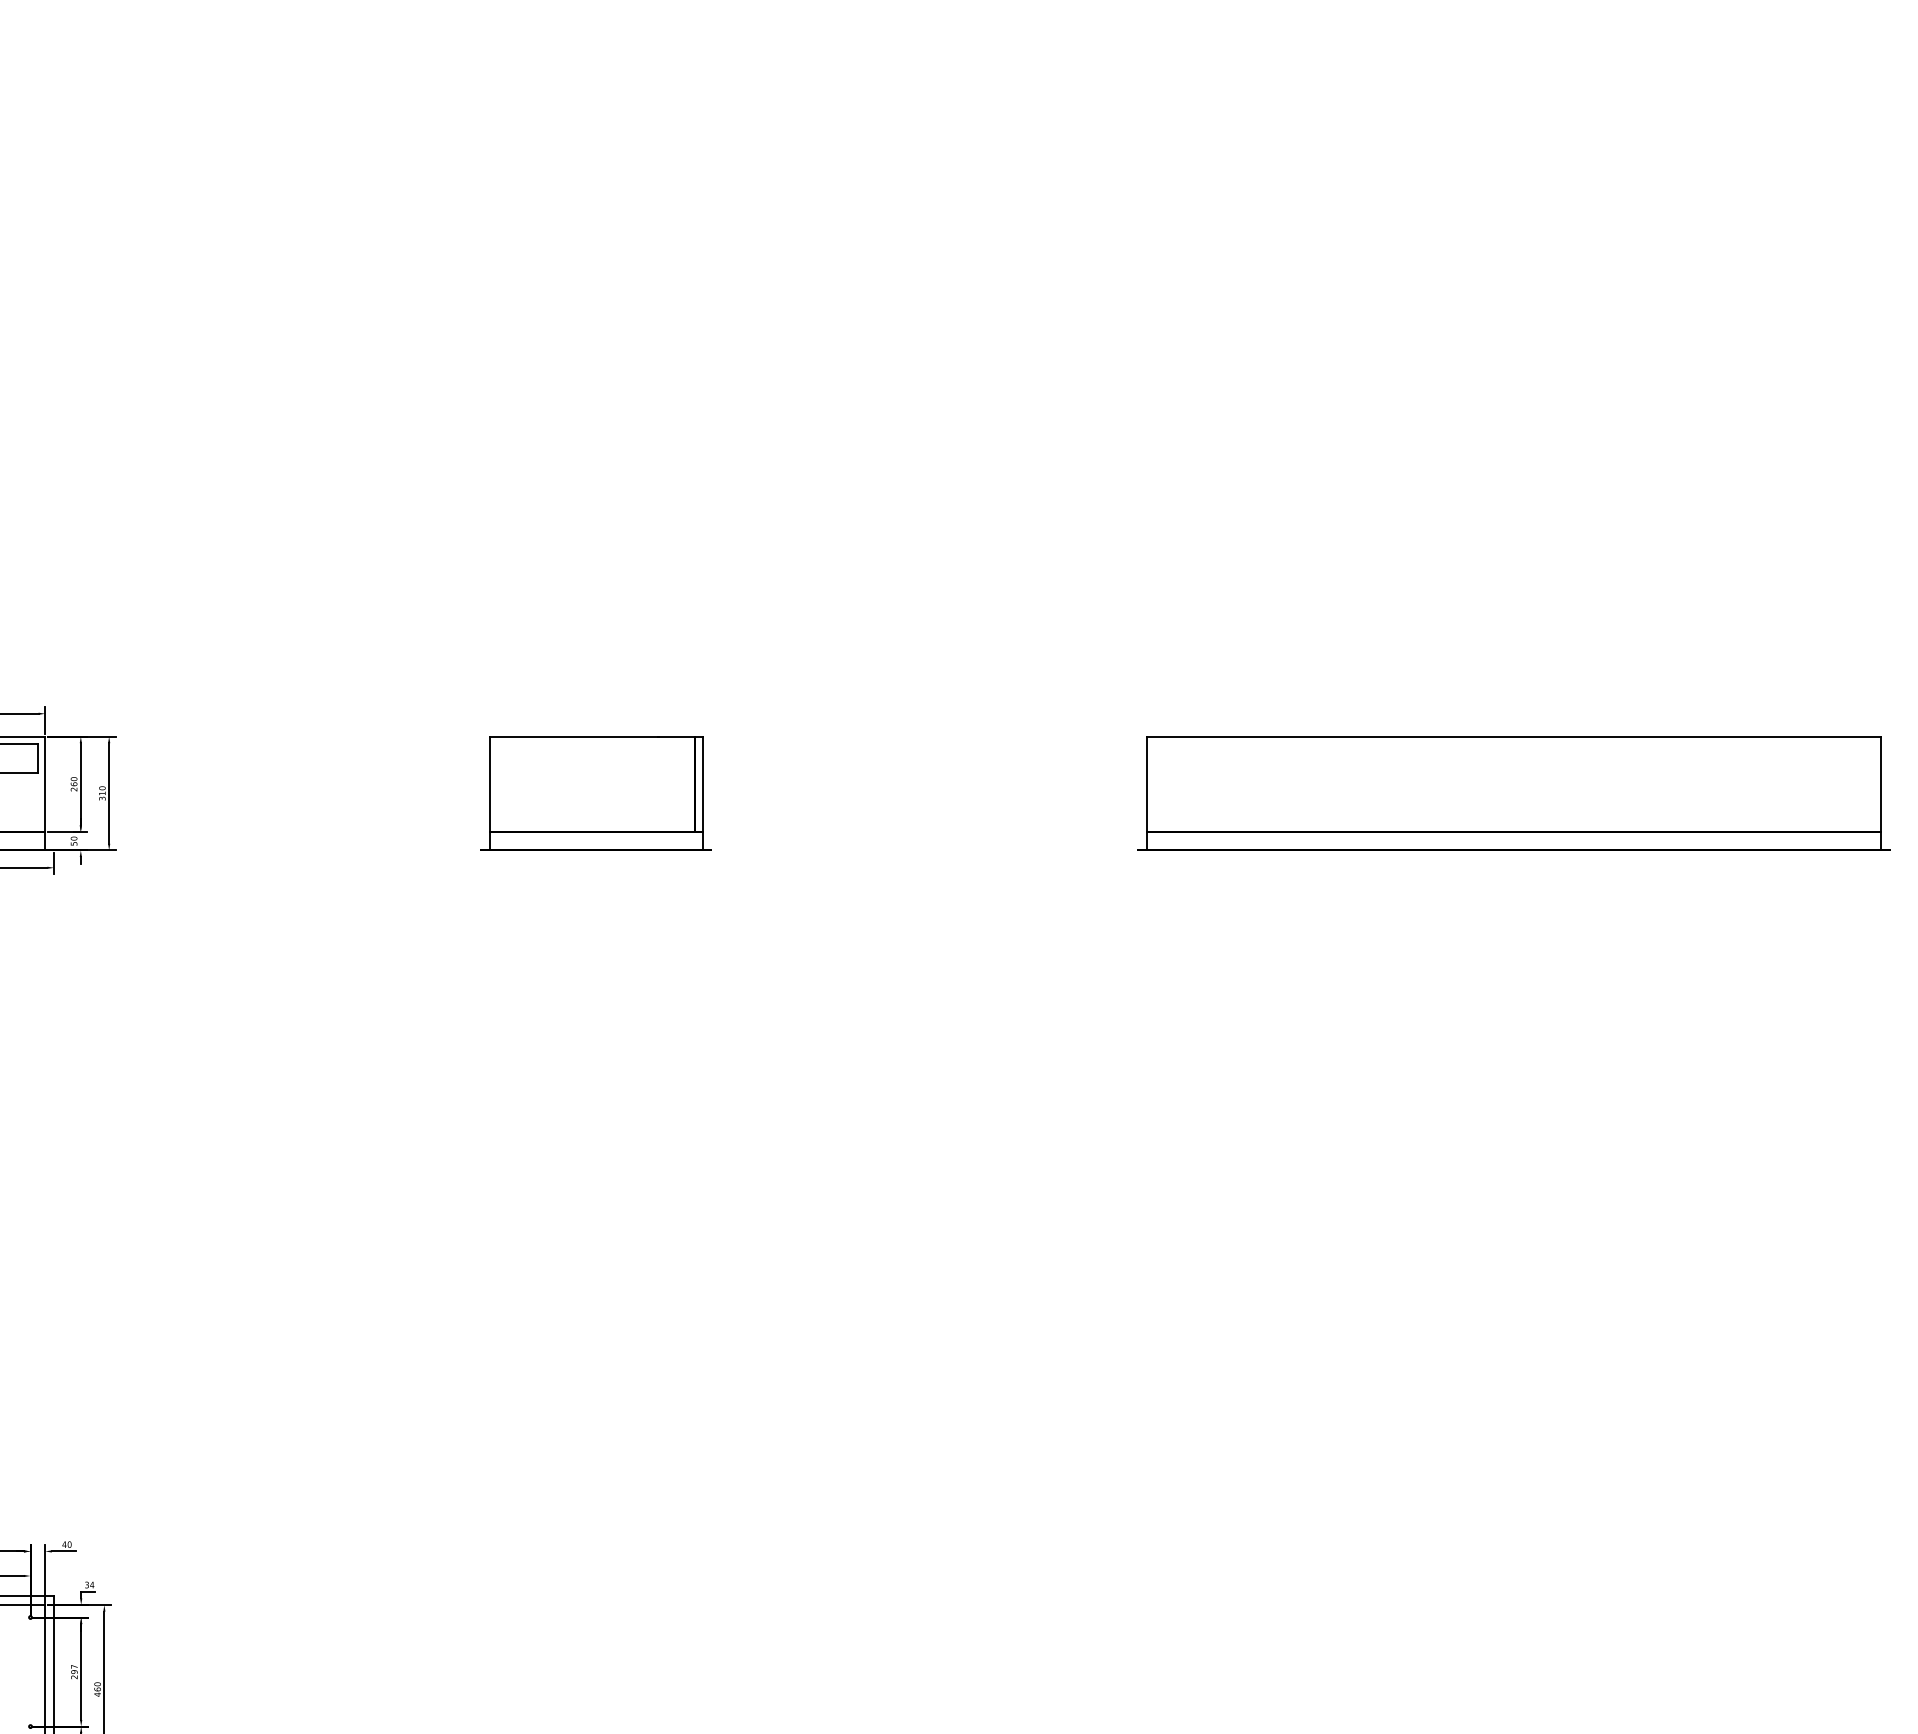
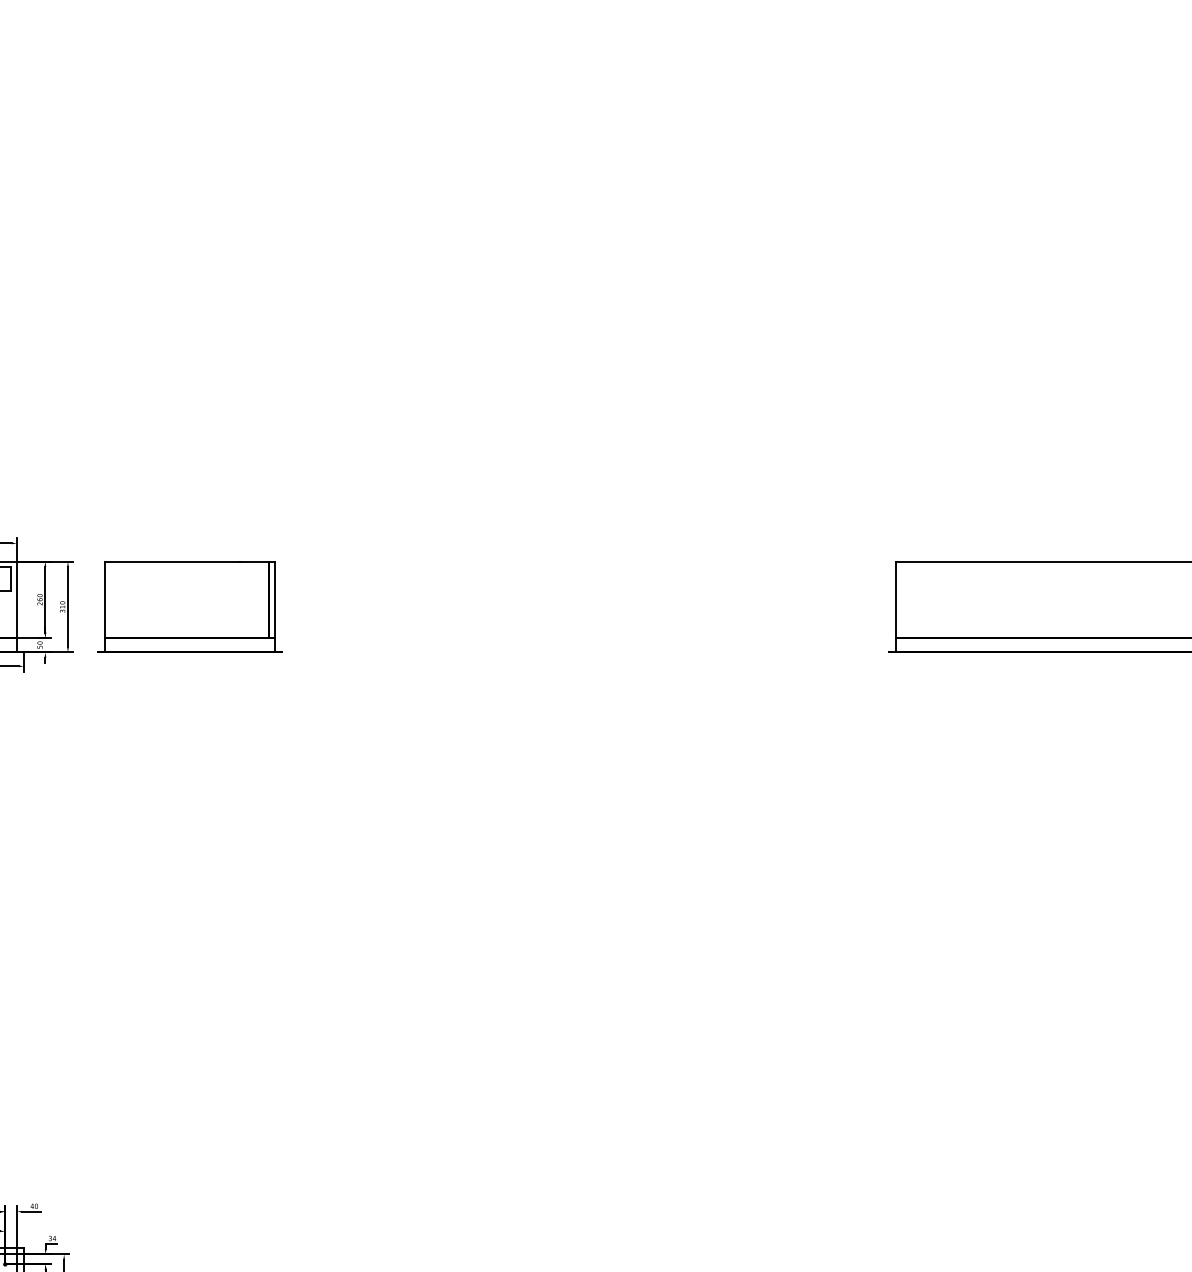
part: (595, 793) -> (189, 607), moved

